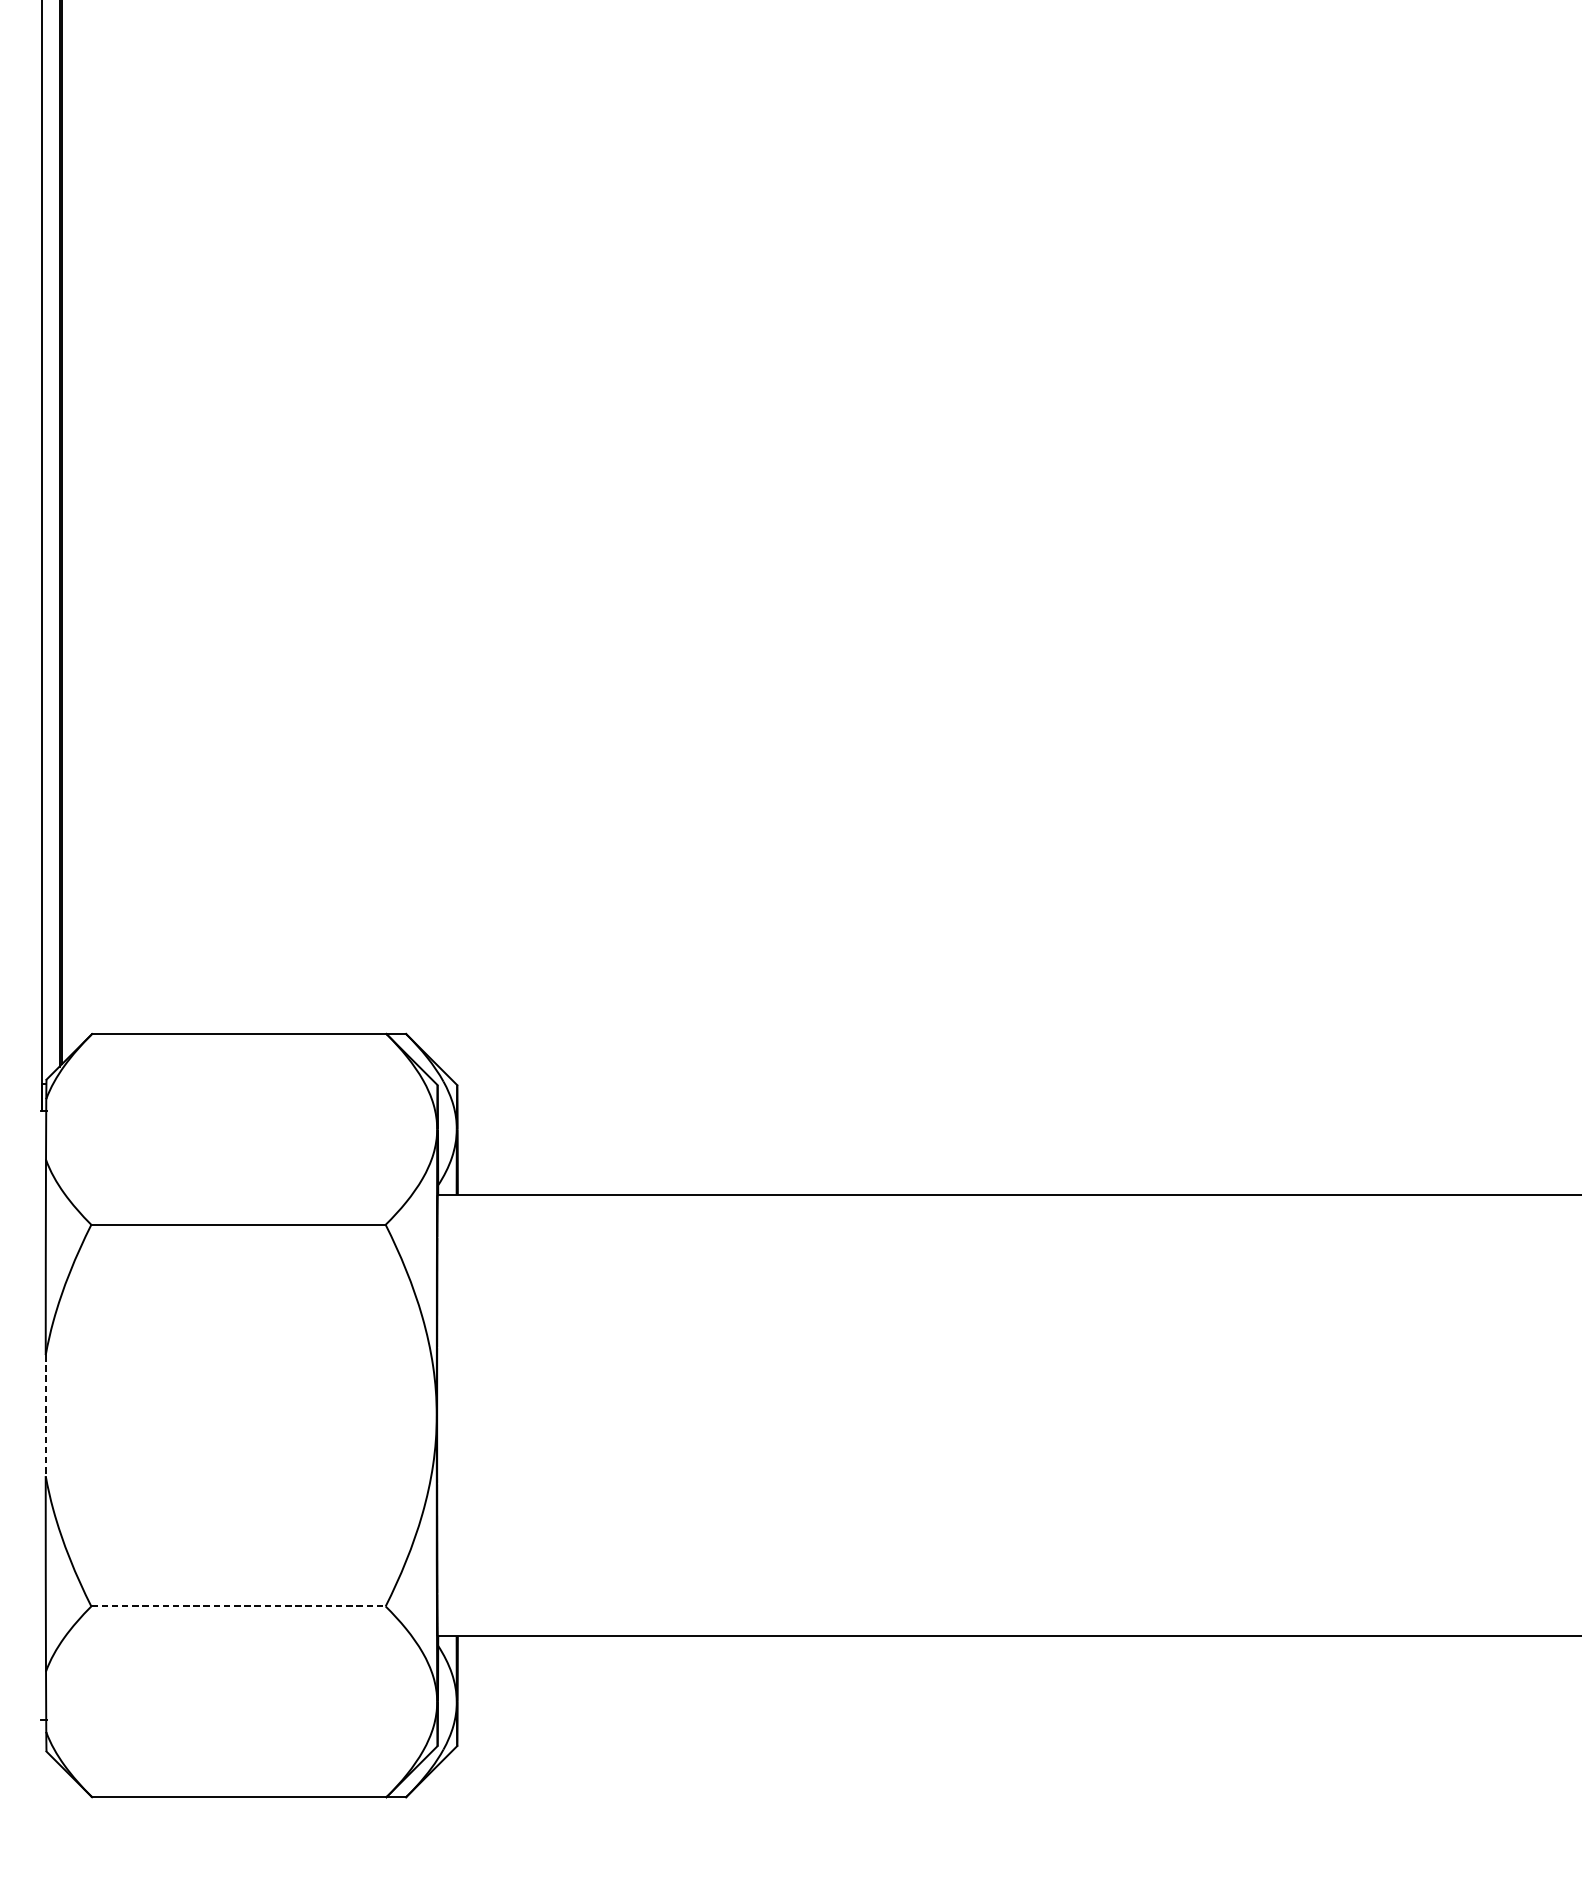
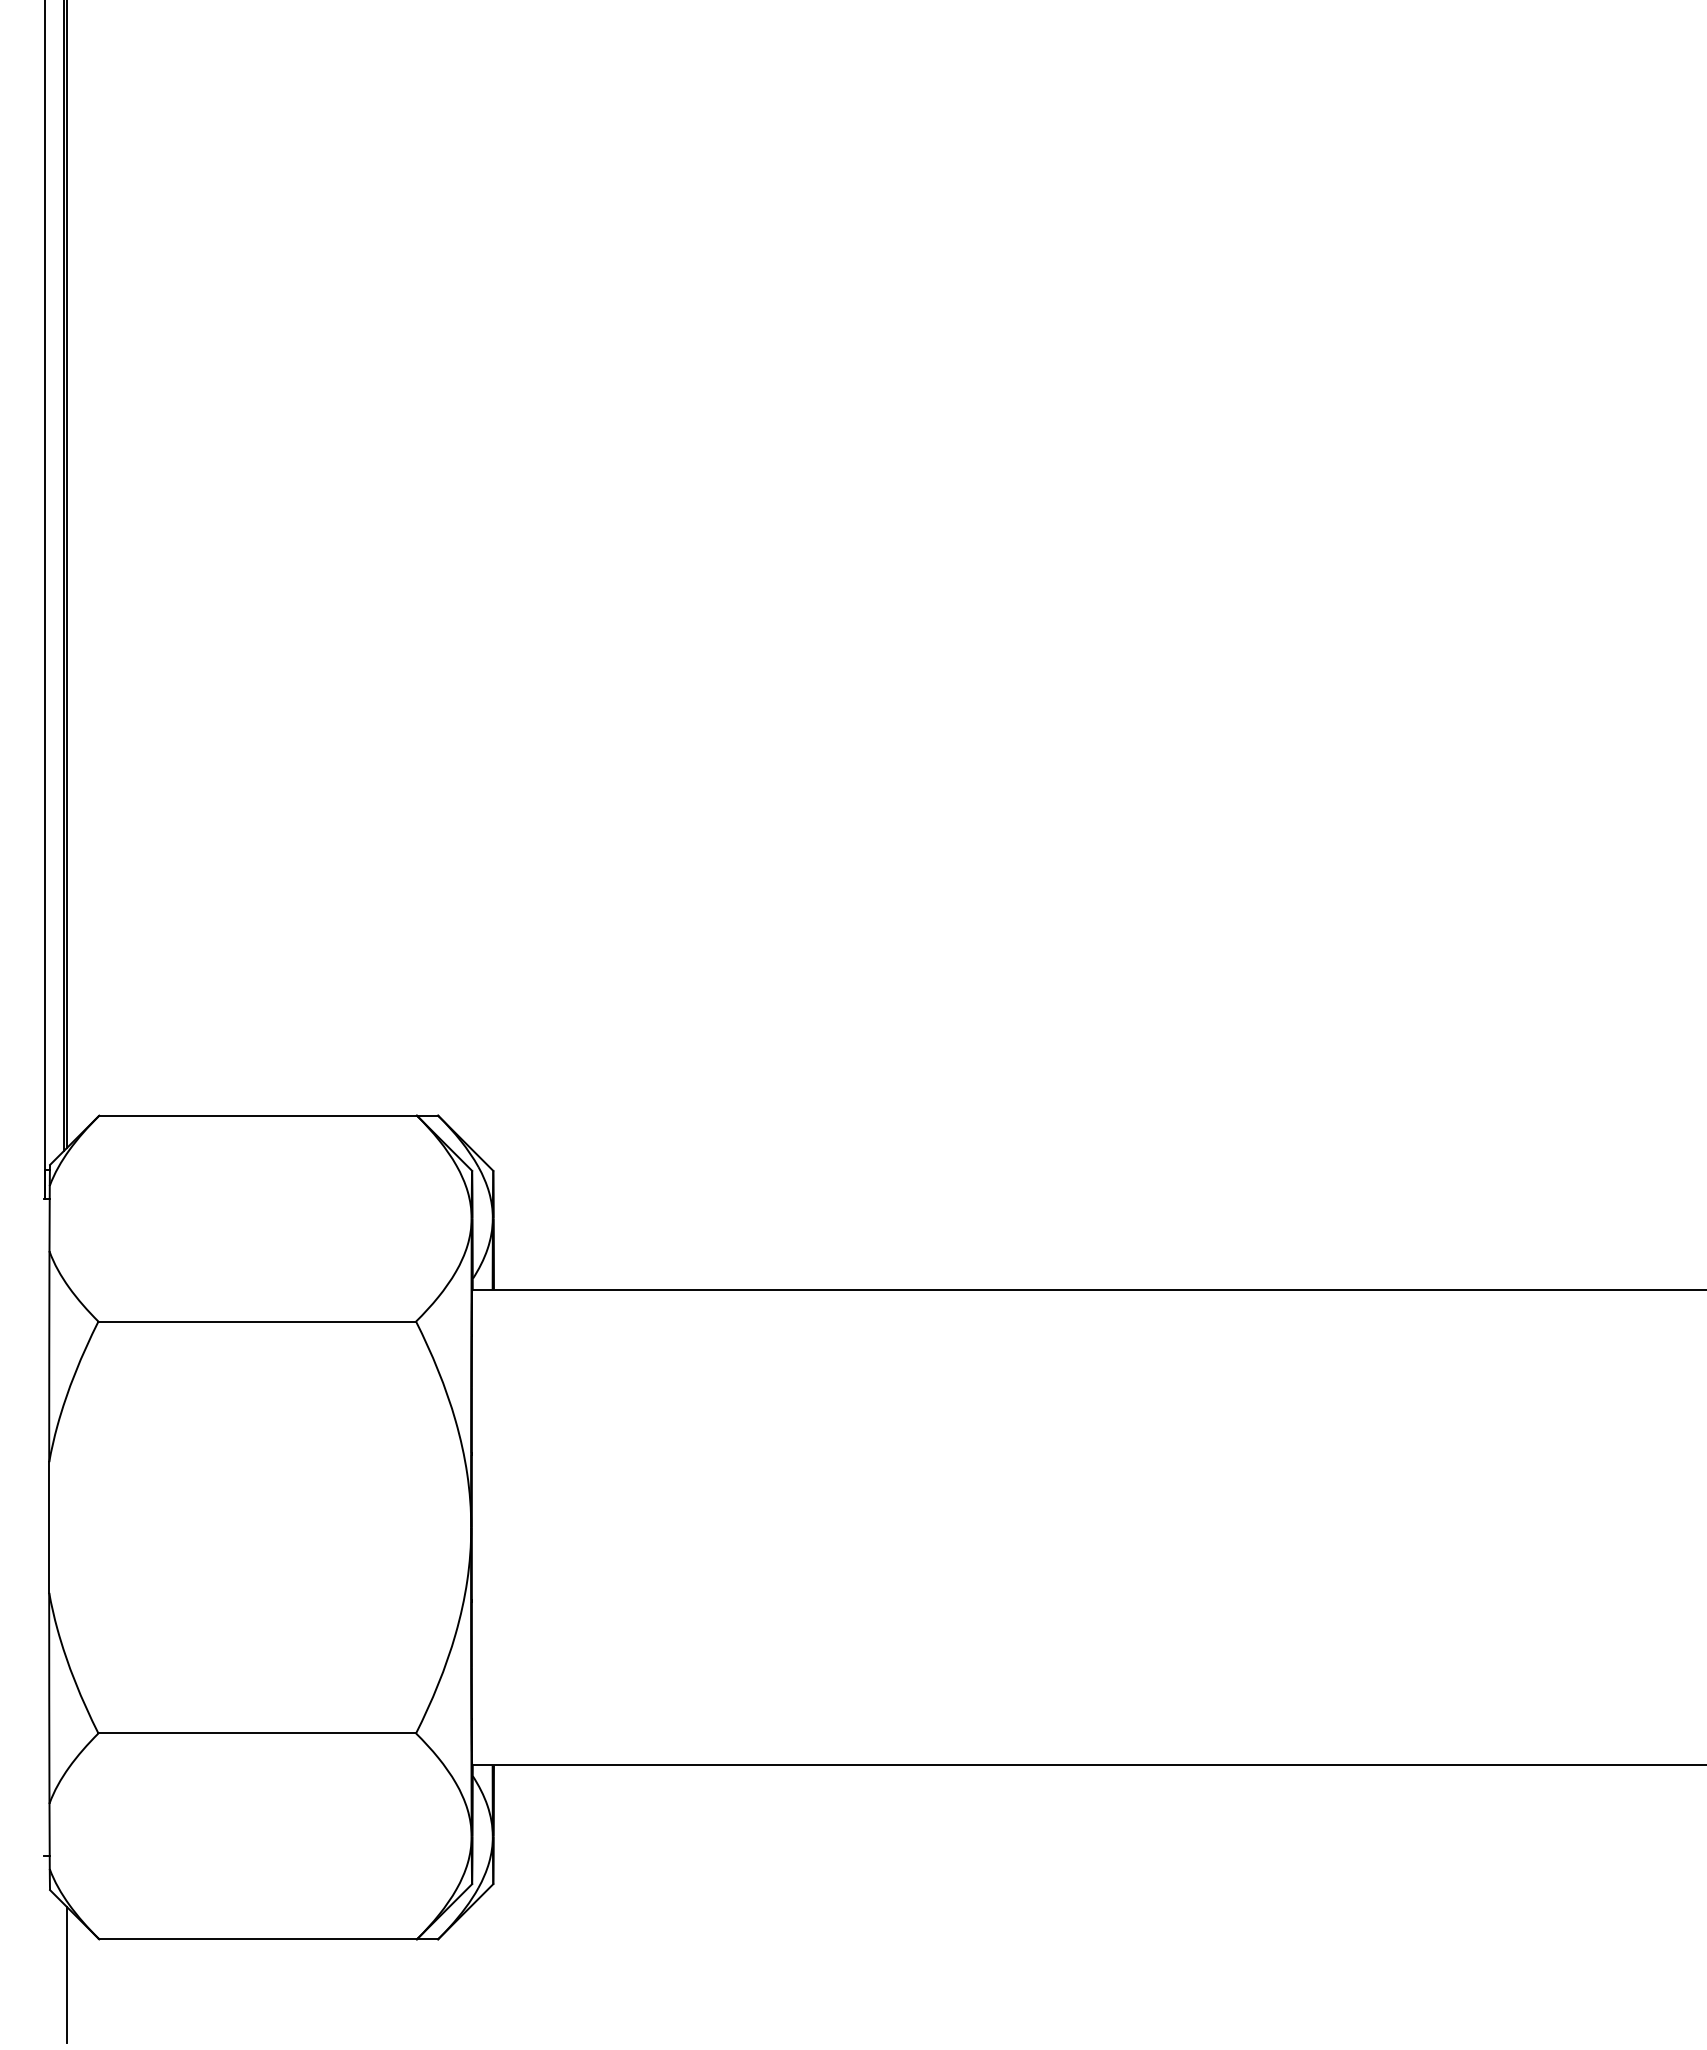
line: (46, 1416) -> (49, 1528), dashed -> solid
line: (238, 1606) -> (257, 1733), dashed -> solid
line: (61, 1829) -> (66, 1974), added

